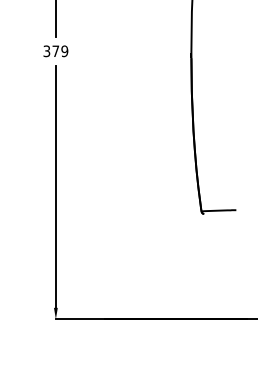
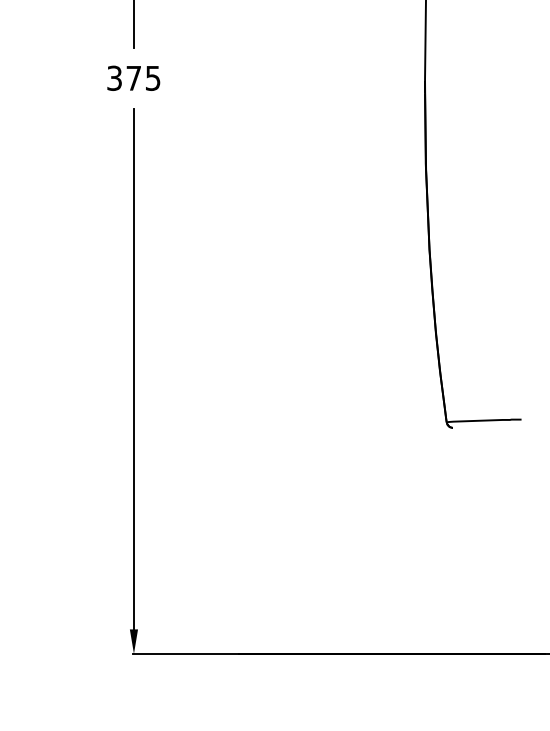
text: (64, 50) -> (152, 76), 379 -> 375

